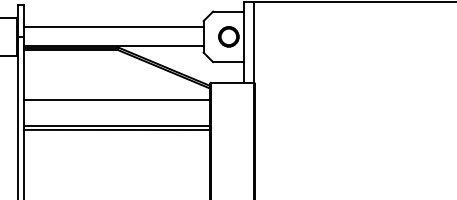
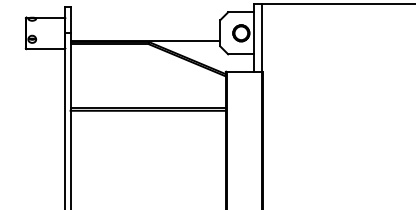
line: (113, 27) -> (145, 25), removed
line: (116, 100) -> (147, 86), removed

